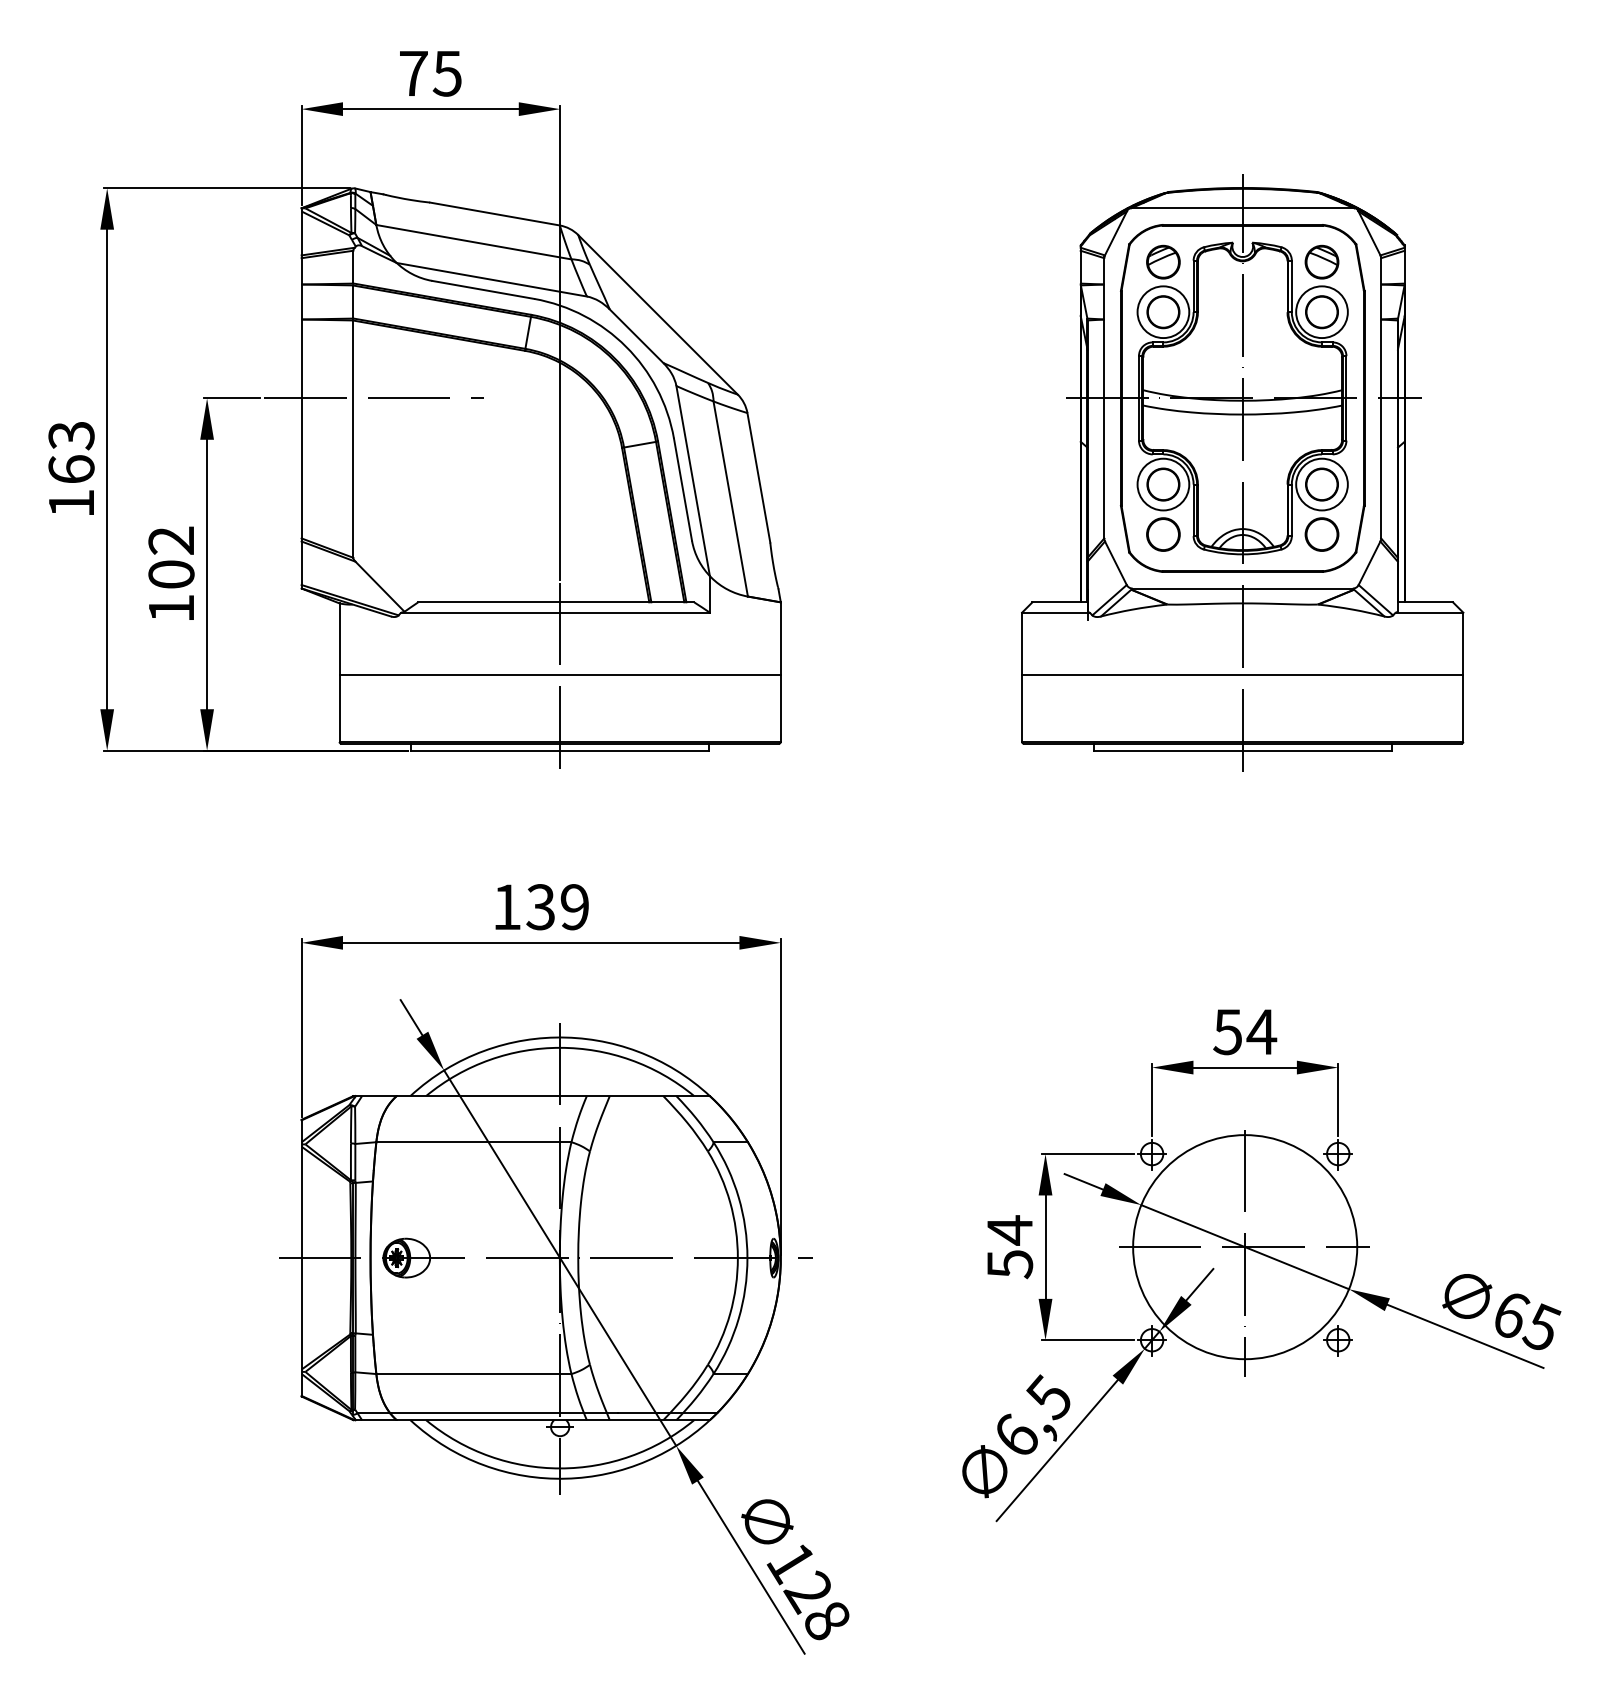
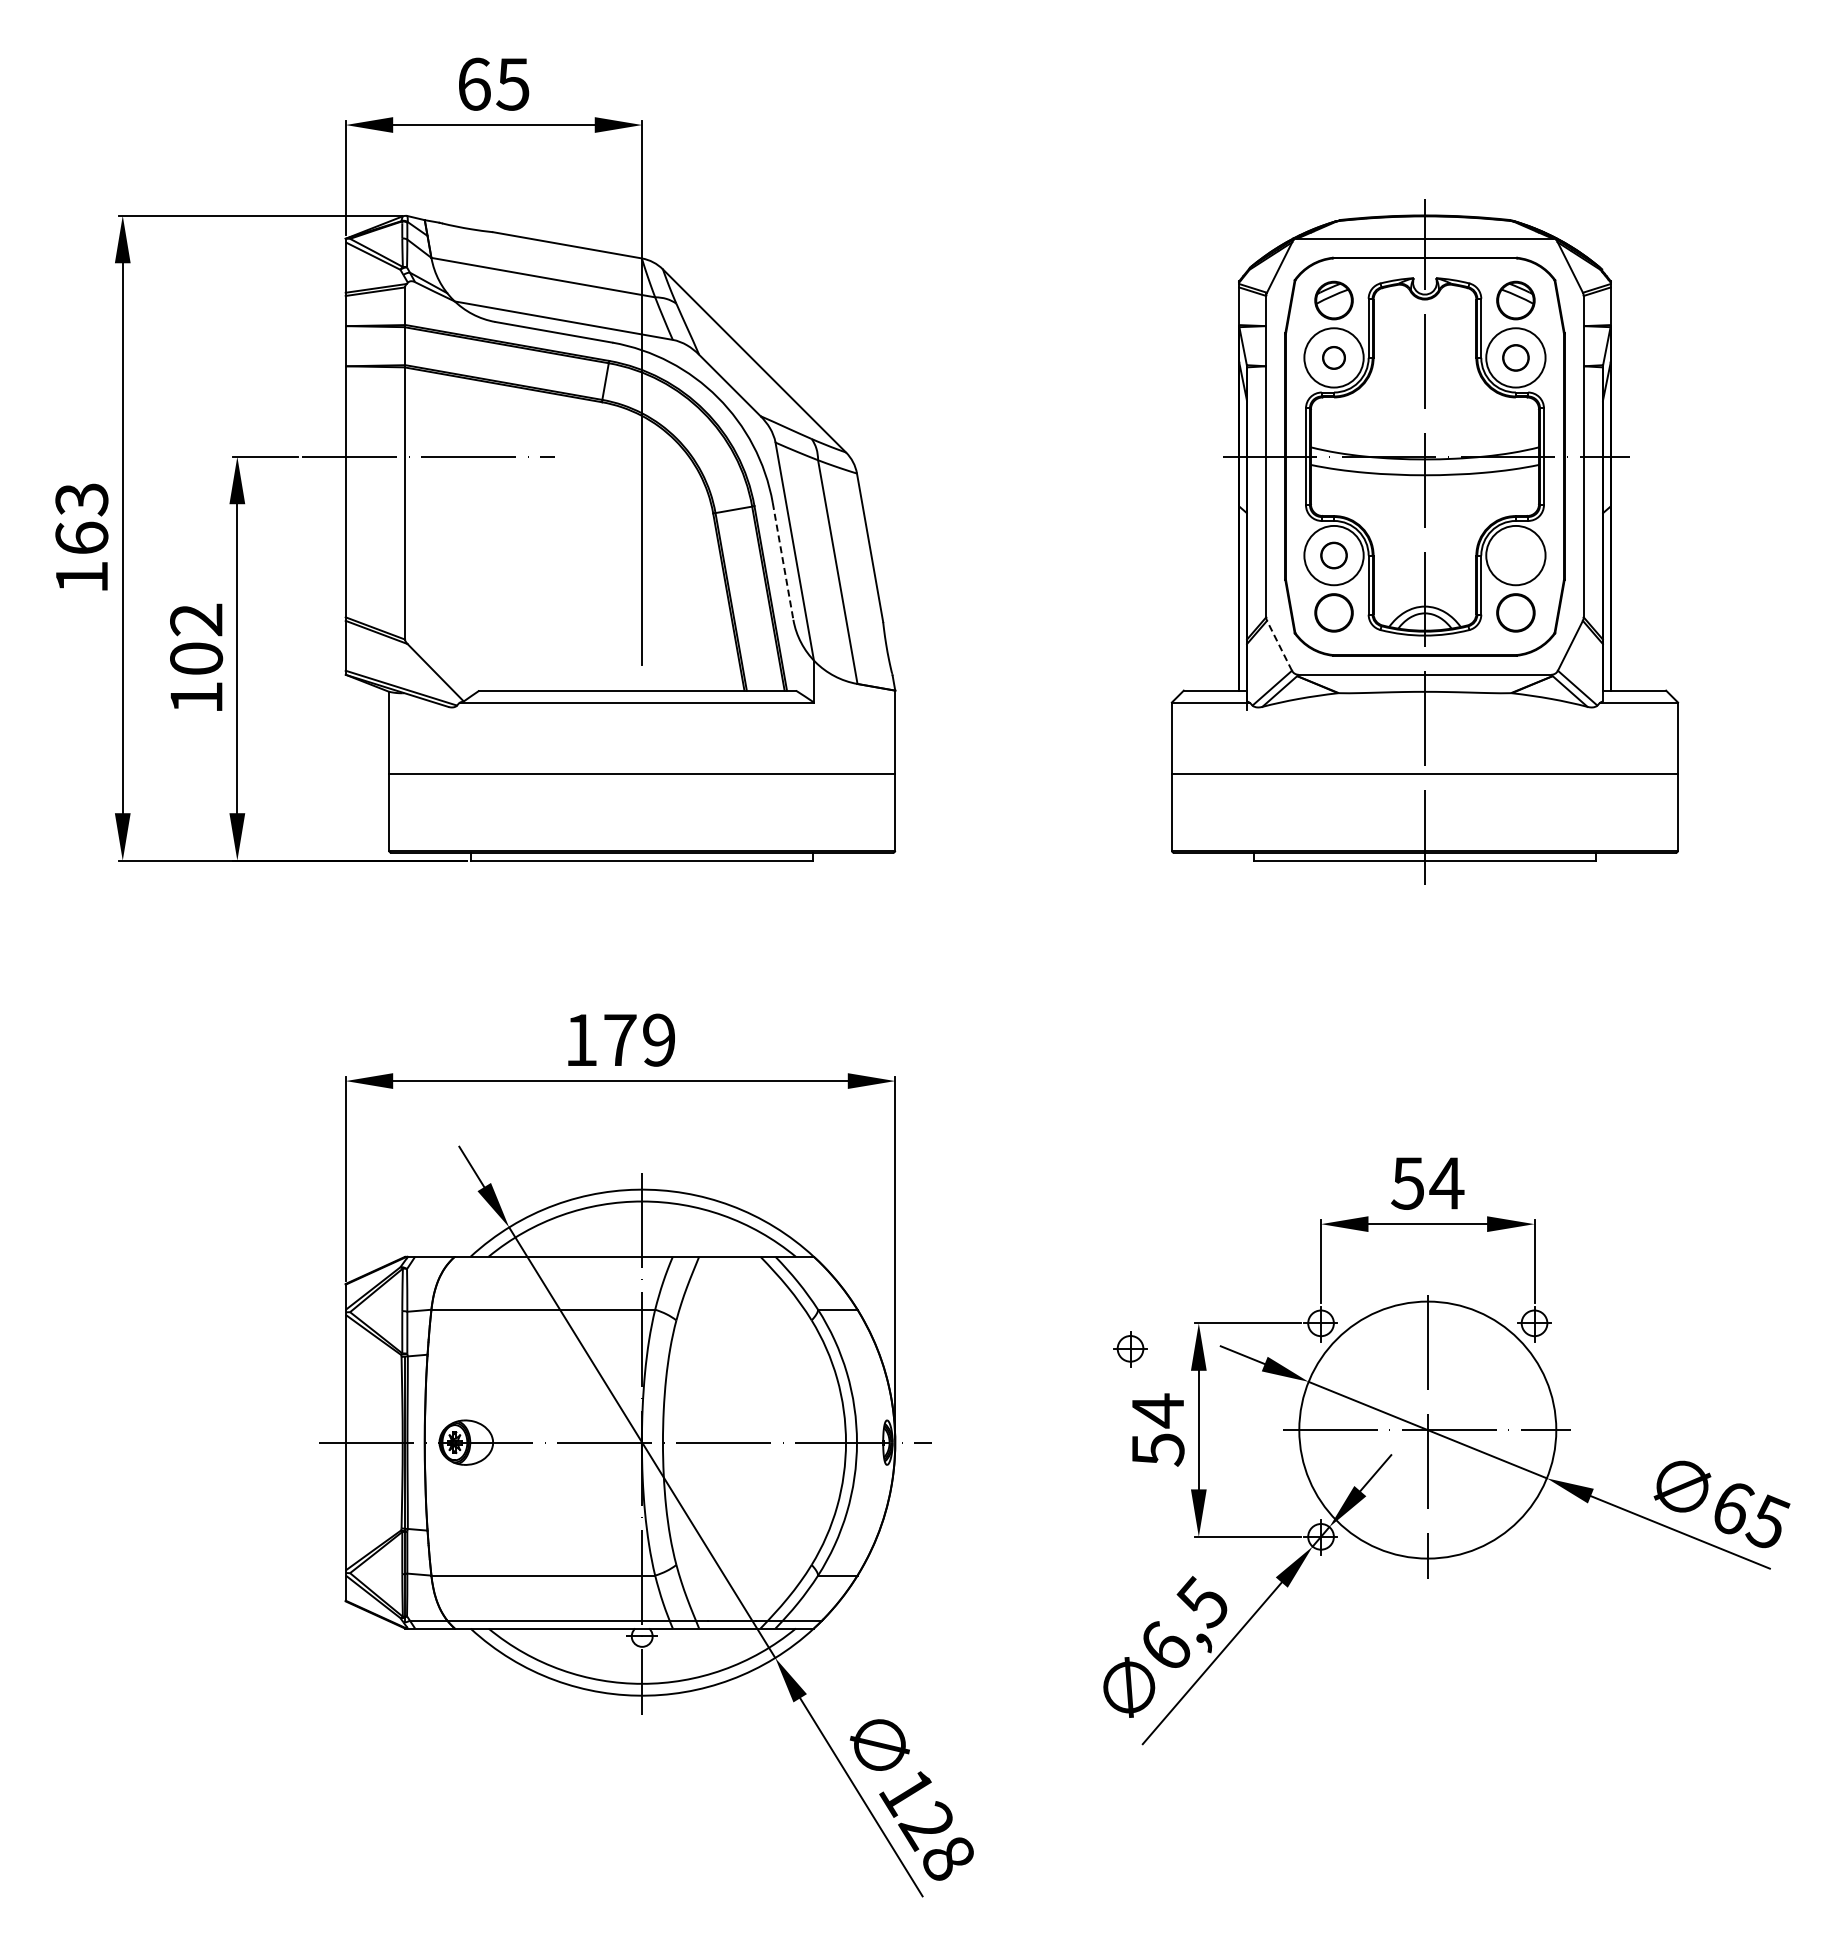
text: (413, 72) -> (474, 83), 75 -> 65
part: (1162, 311) -> (1333, 357), size x0.6
part: (1321, 311) -> (1515, 357), size x0.7
part: (1162, 484) -> (1333, 555), size x0.7
part: (1321, 484) -> (1515, 555), removed
line: (683, 489) -> (783, 561), solid -> dashed
line: (1115, 562) -> (1279, 645), solid -> dashed
line: (560, 675) -> (642, 774), removed
text: (540, 906) -> (619, 1039), 139 -> 179
part: (1338, 1340) -> (1130, 1349), moved

